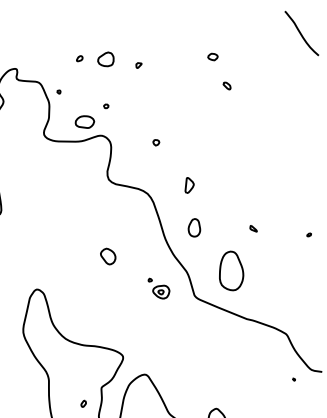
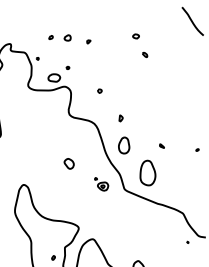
part: (105, 58) -> (67, 37), size x0.62
part: (188, 185) -> (120, 118), size x0.62
part: (194, 227) -> (124, 145), size x1.43

